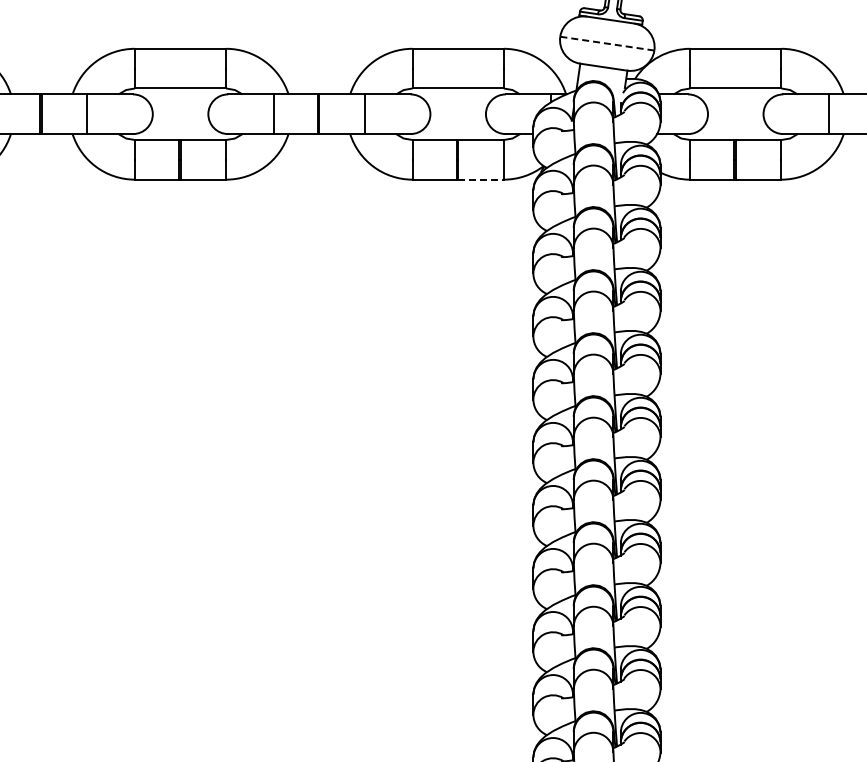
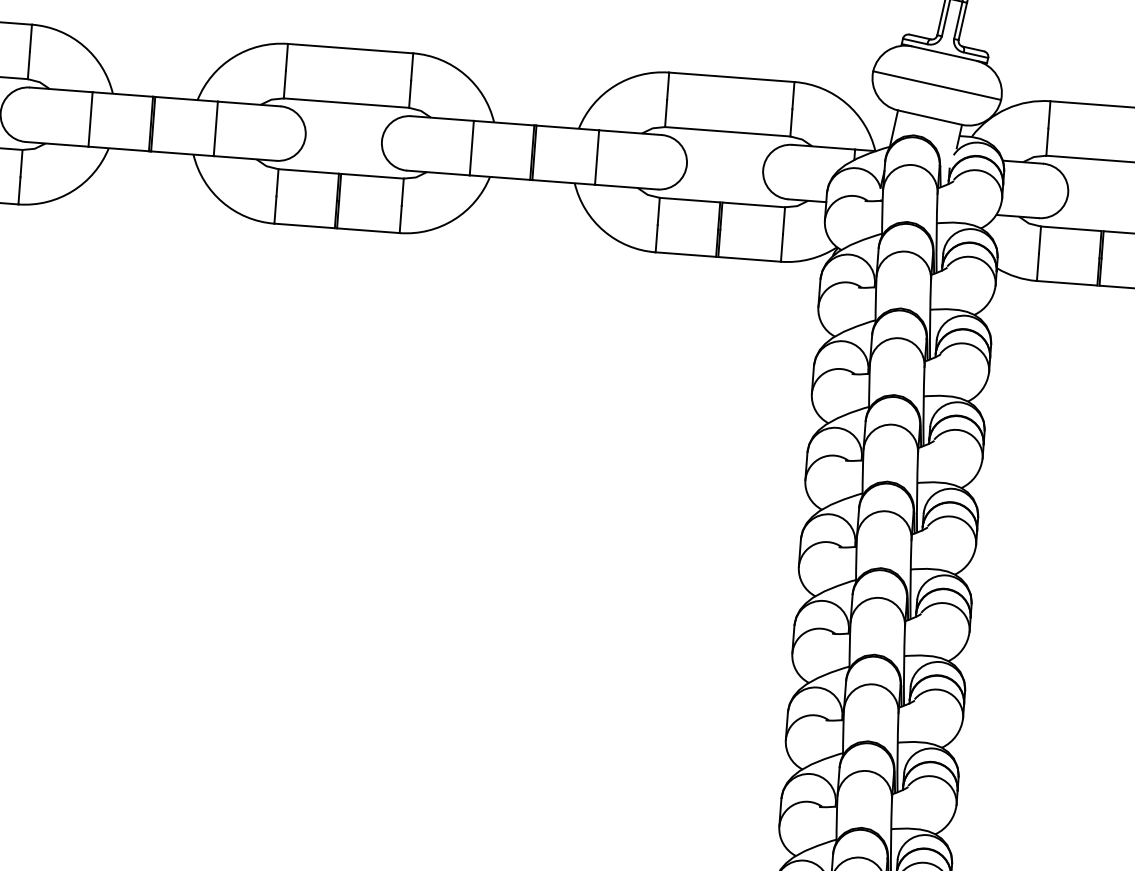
line: (607, 43) -> (937, 85), dashed -> solid
line: (480, 179) -> (748, 259), dashed -> solid

